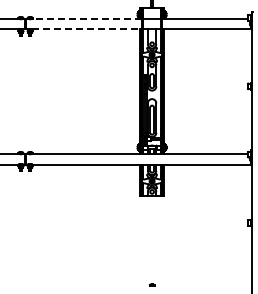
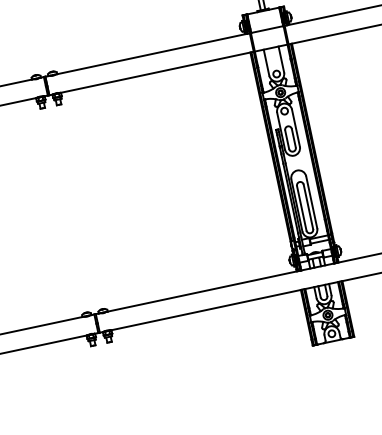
line: (87, 18) -> (153, 52), dashed -> solid
line: (87, 29) -> (157, 72), dashed -> solid

